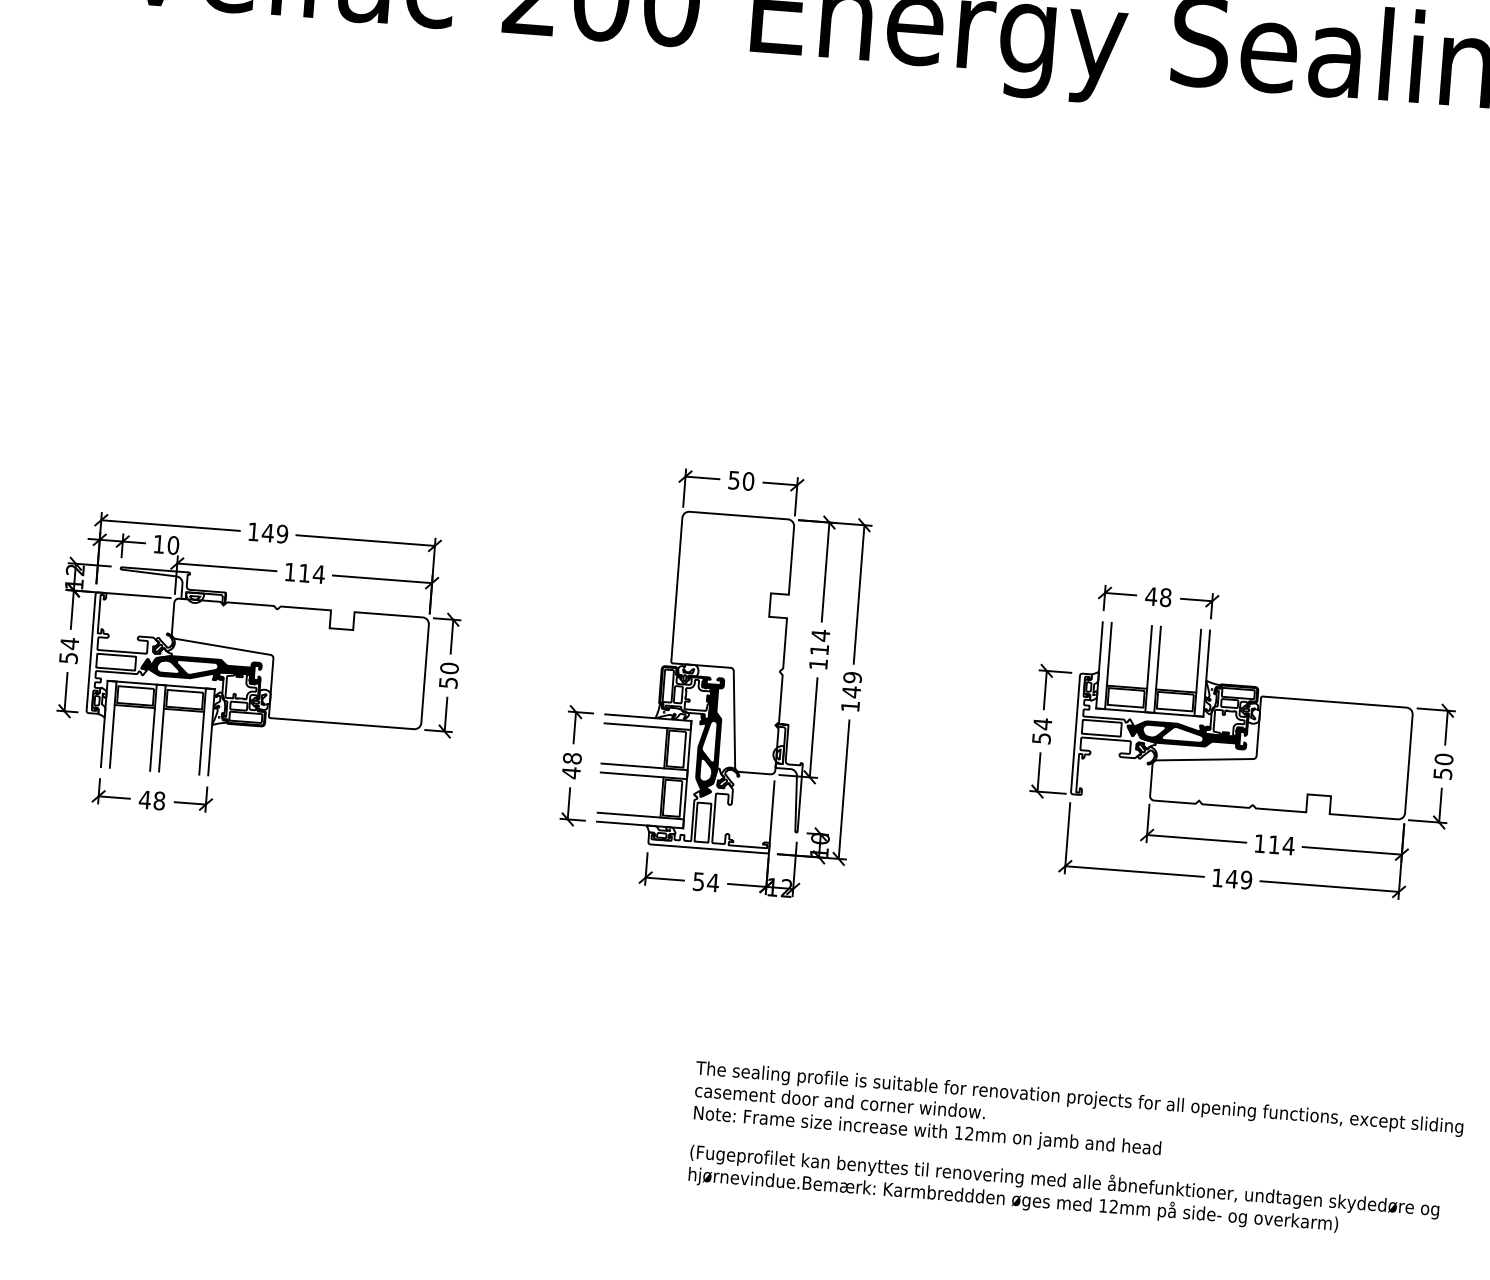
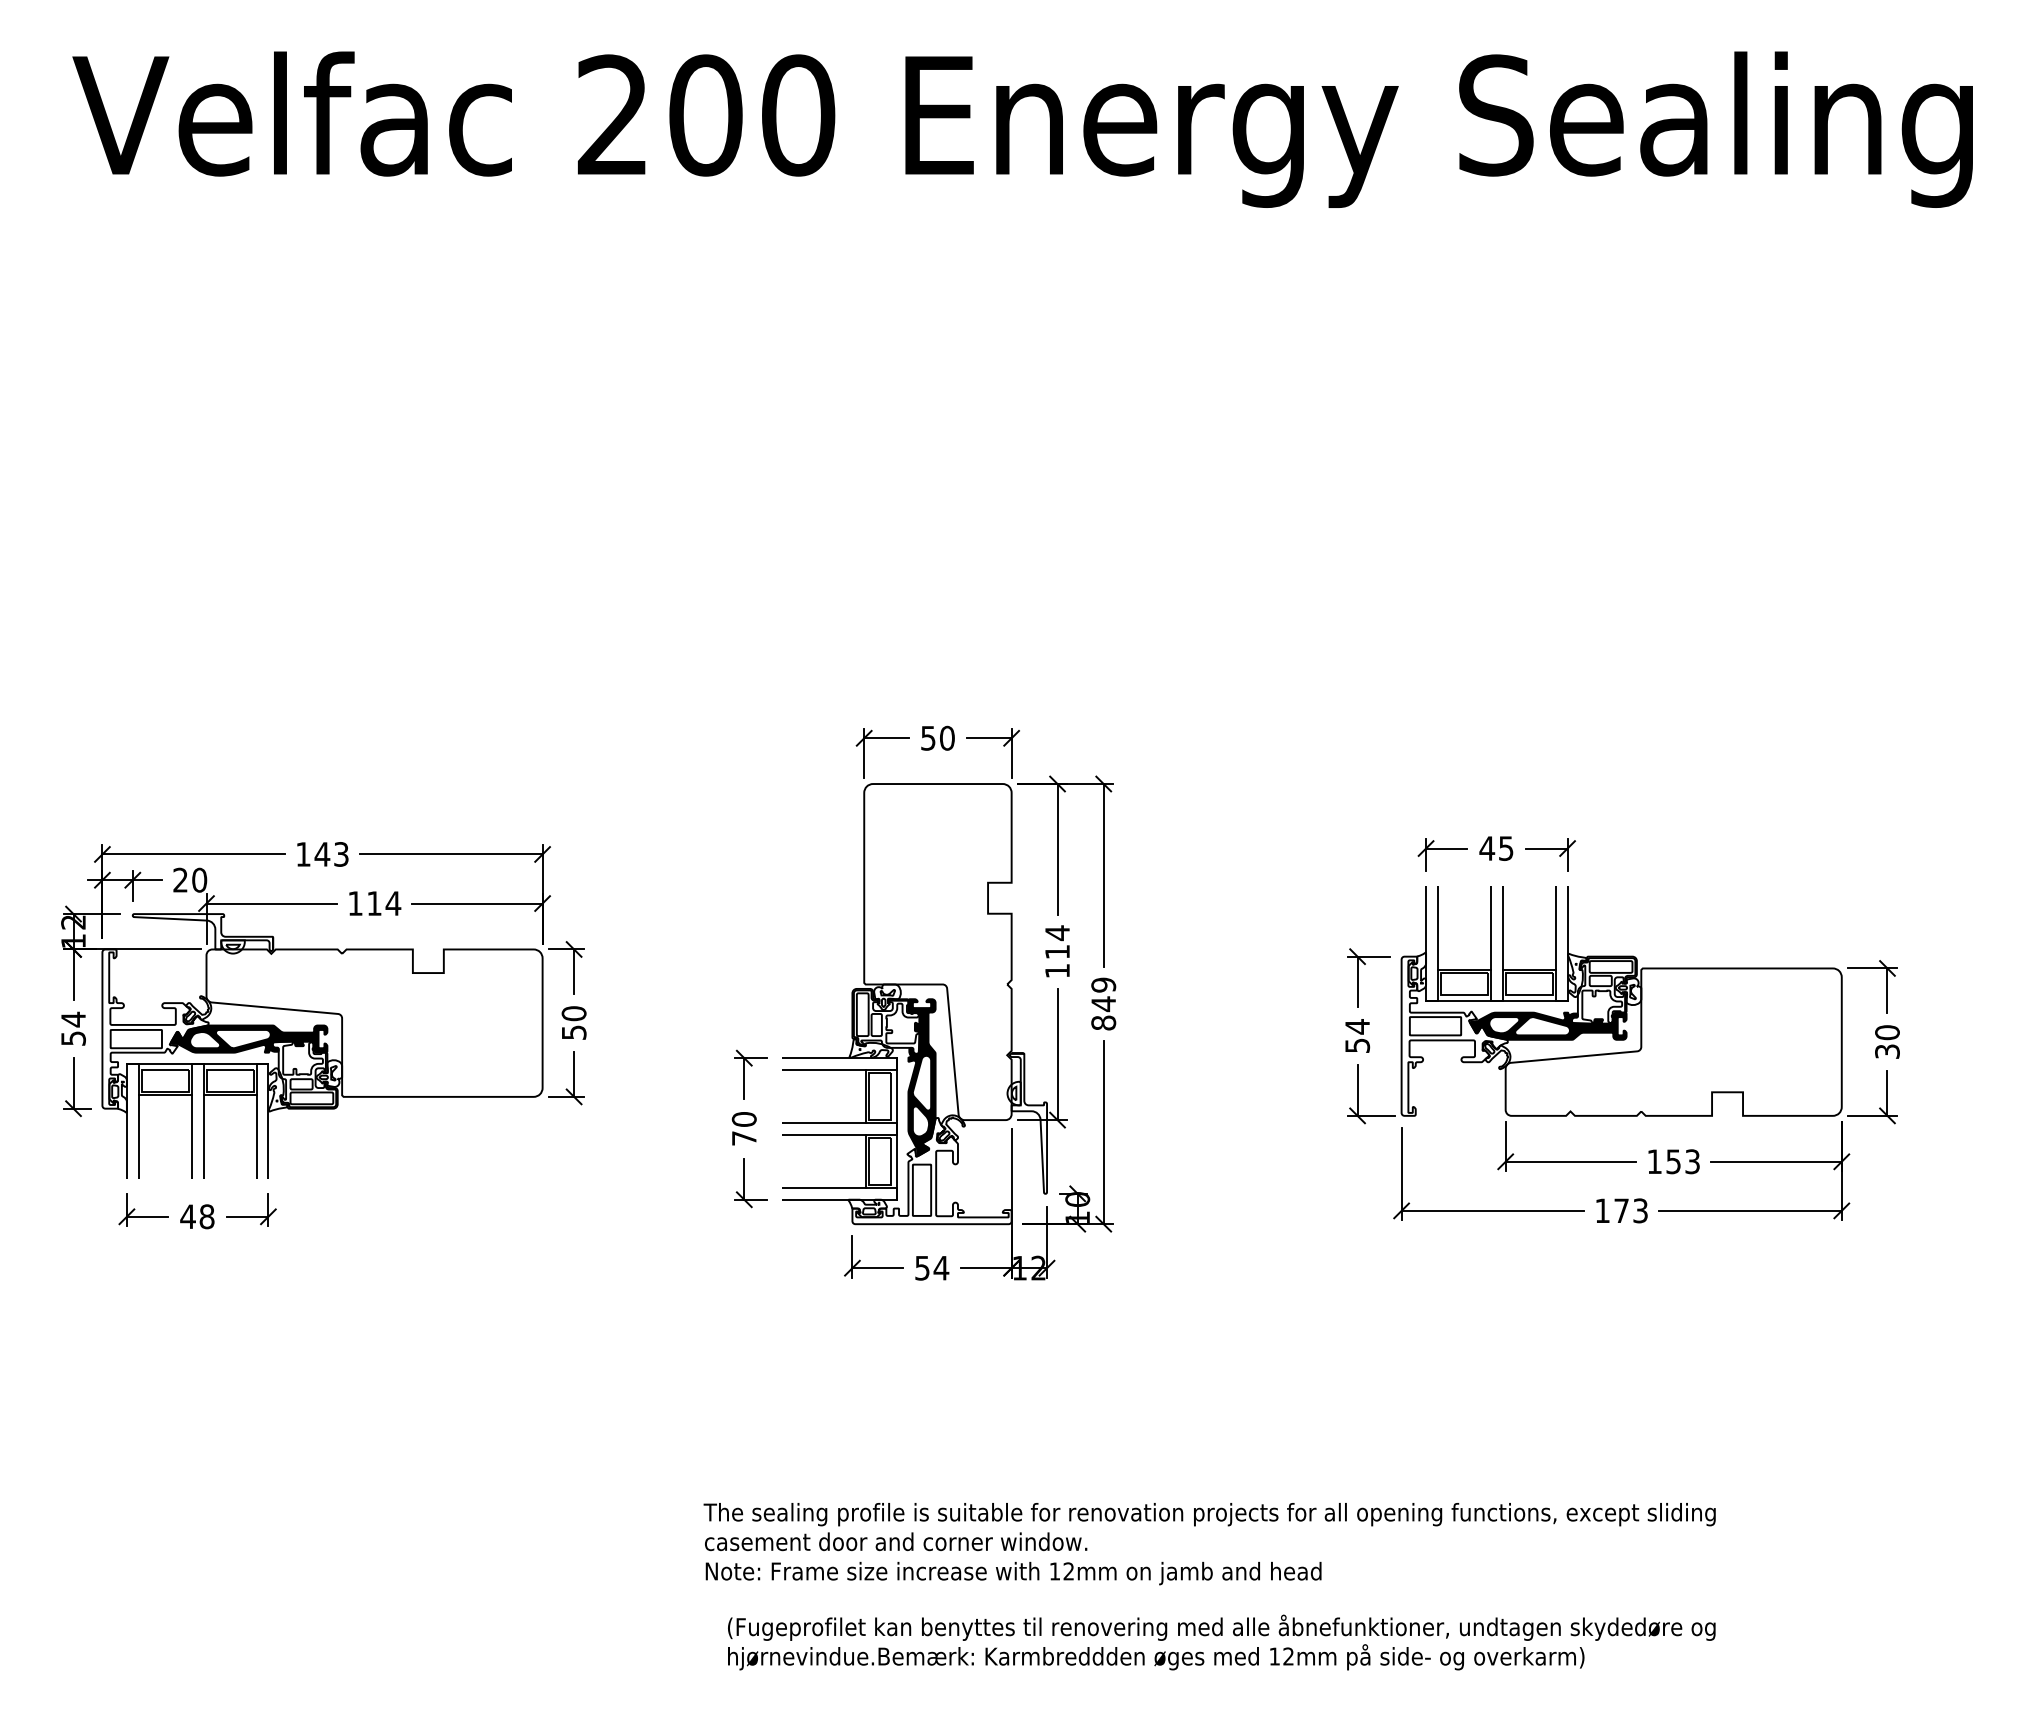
text: (282, 534) -> (341, 854), 149 -> 143
text: (158, 543) -> (180, 879), 10 -> 20
text: (1165, 597) -> (1505, 848), 48 -> 45
text: (850, 706) -> (1103, 1022), 149 -> 849
text: (571, 766) -> (744, 1129), 48 -> 70
text: (1442, 773) -> (1887, 1051), 50 -> 30
text: (1281, 845) -> (1683, 1161), 114 -> 153
text: (1238, 879) -> (1630, 1210), 149 -> 173
text: (1077, 1121) -> (1209, 1544), moved
text: (1063, 1192) -> (1221, 1642), moved

